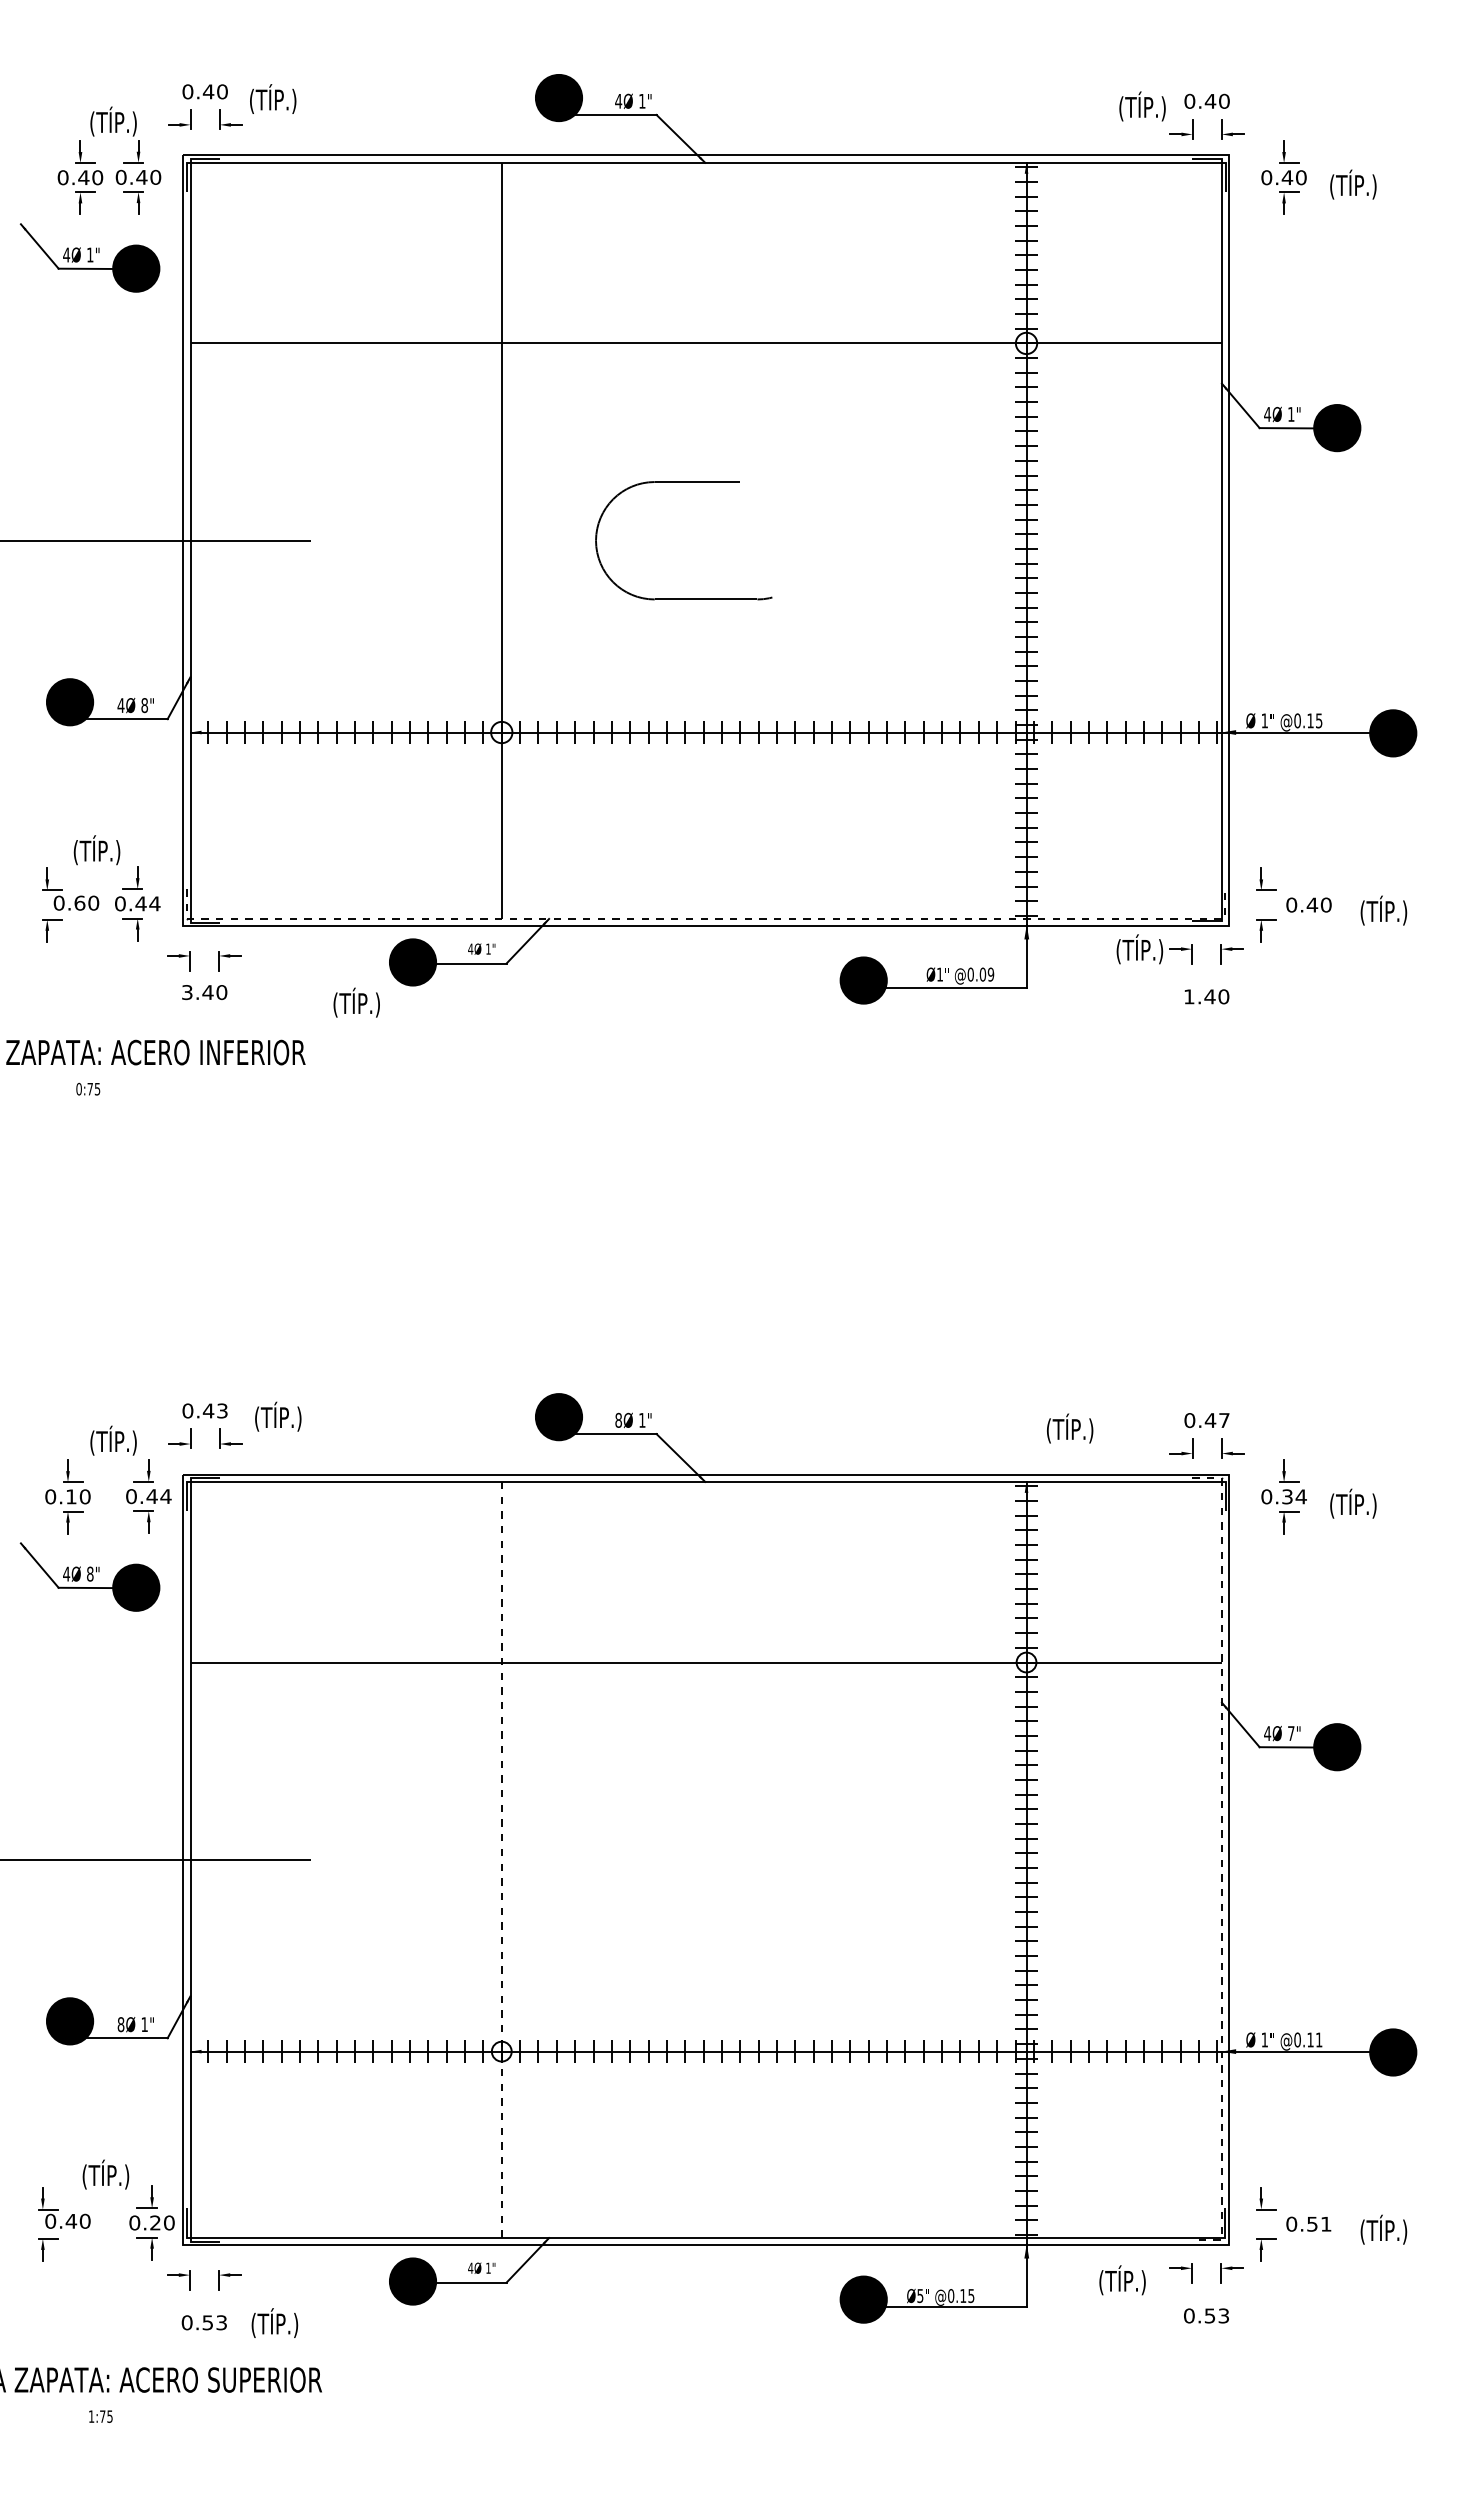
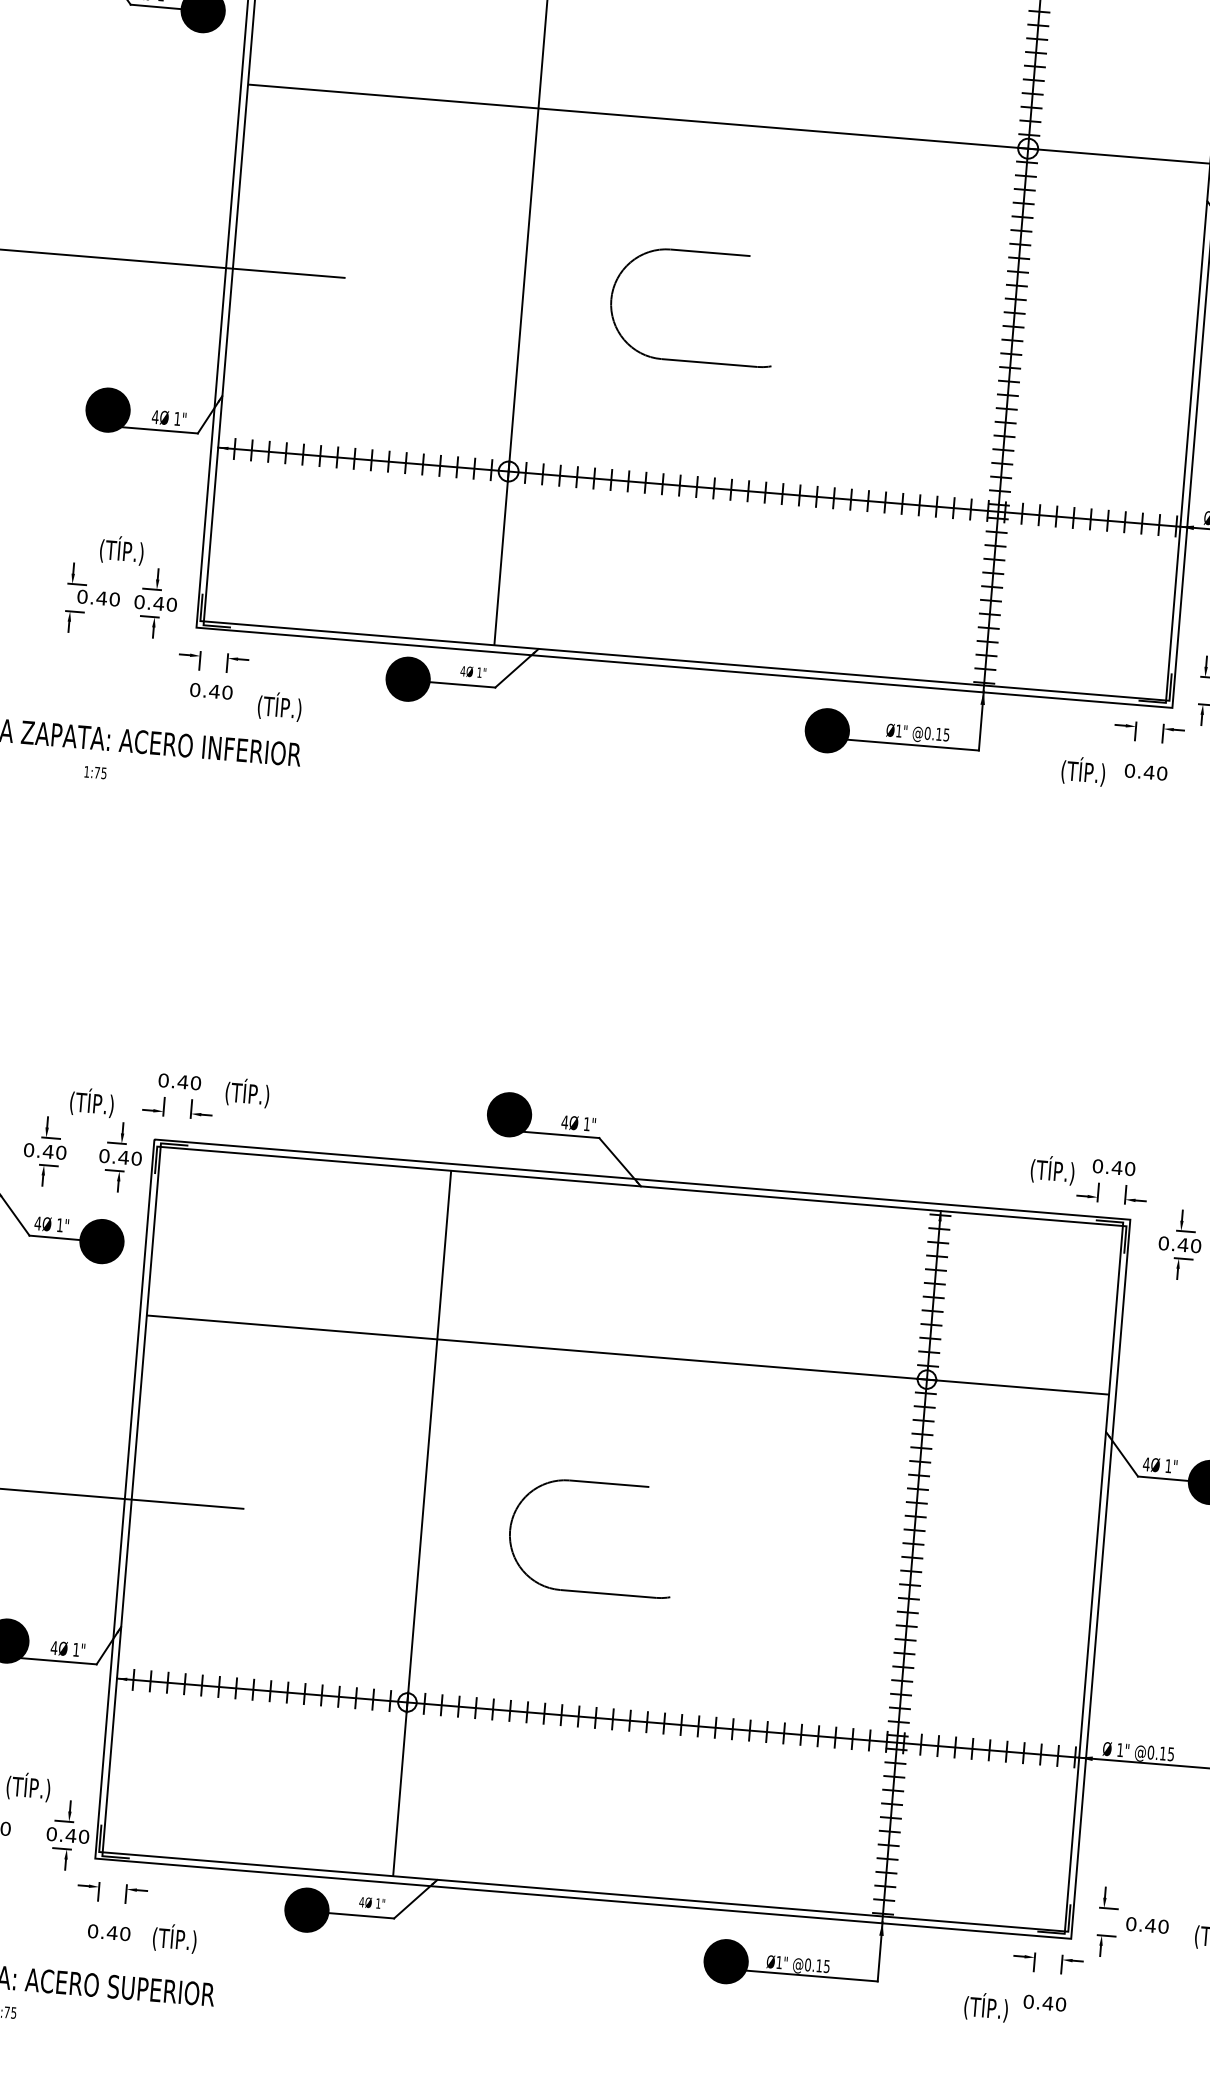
text: (144, 705) -> (177, 418), 8" -> 1"
text: (79, 902) -> (101, 597), 0.60 -> 0.40
text: (154, 903) -> (171, 604), 0.44 -> 0.40
line: (706, 918) -> (685, 660), dashed -> solid
text: (1139, 949) -> (1083, 771), moved
text: (986, 974) -> (942, 734), @0.09 -> @0.15
text: (187, 992) -> (195, 690), 3.40 -> 0.40
text: (1189, 996) -> (1130, 770), 1.40 -> 0.40
text: (356, 1002) -> (279, 706), moved
text: (78, 1088) -> (86, 771), 0:75 -> 1:75
text: (222, 1410) -> (196, 1082), 0.43 -> 0.40
text: (618, 1419) -> (564, 1121), 8Ø -> 4Ø
text: (1224, 1420) -> (1130, 1168), 0.47 -> 0.40
text: (1070, 1428) -> (1053, 1170), moved
text: (71, 1496) -> (48, 1151), 0.10 -> 0.40
text: (165, 1496) -> (136, 1158), 0.44 -> 0.40
text: (1293, 1496) -> (1188, 1245), 0.34 -> 0.40
text: (90, 1573) -> (60, 1224), 8" -> 1"
text: (1291, 1733) -> (1168, 1466), 7" -> 1"
part: (683, 1801) -> (596, 1482), added
line: (501, 1859) -> (421, 1523), dashed -> solid
line: (1221, 1859) -> (1093, 1578), dashed -> solid
text: (120, 2024) -> (53, 1647), 8Ø -> 4Ø
text: (1319, 2039) -> (1171, 1753), @0.11 -> @0.15
text: (155, 2222) -> (71, 1835), 0.20 -> 0.40
text: (1318, 2223) -> (1156, 1925), 0.51 -> 0.40
text: (1122, 2280) -> (986, 2007), moved
text: (920, 2296) -> (779, 1963), Ø5 -> Ø1
text: (1216, 2315) -> (1054, 2003), 0.53 -> 0.40
text: (214, 2322) -> (118, 1933), 0.53 -> 0.40

